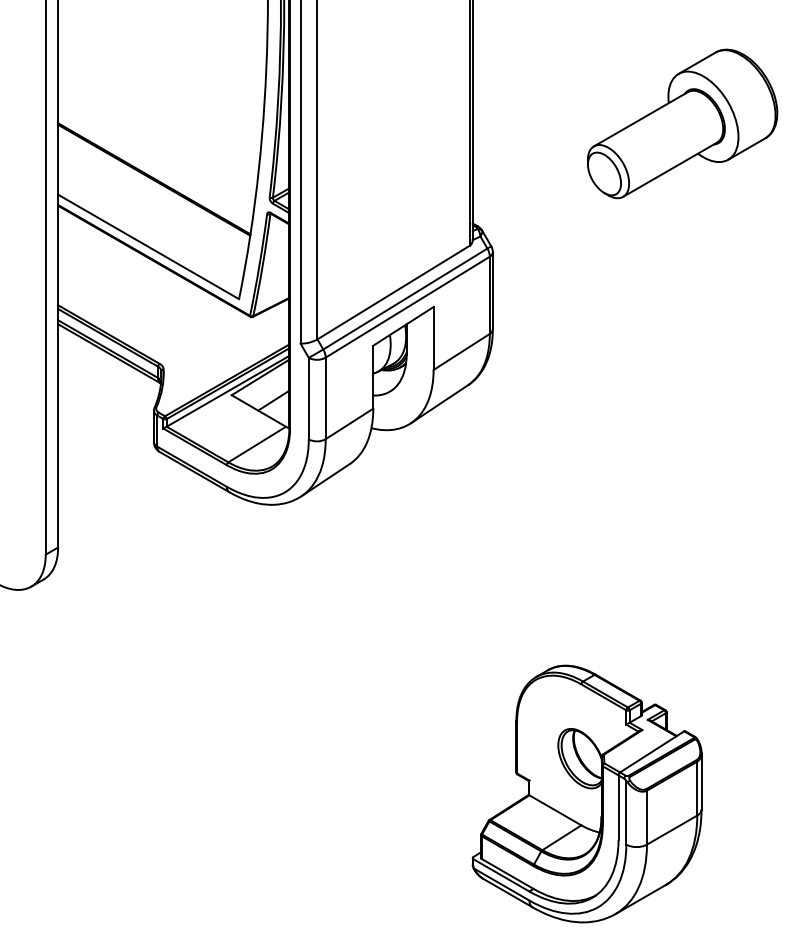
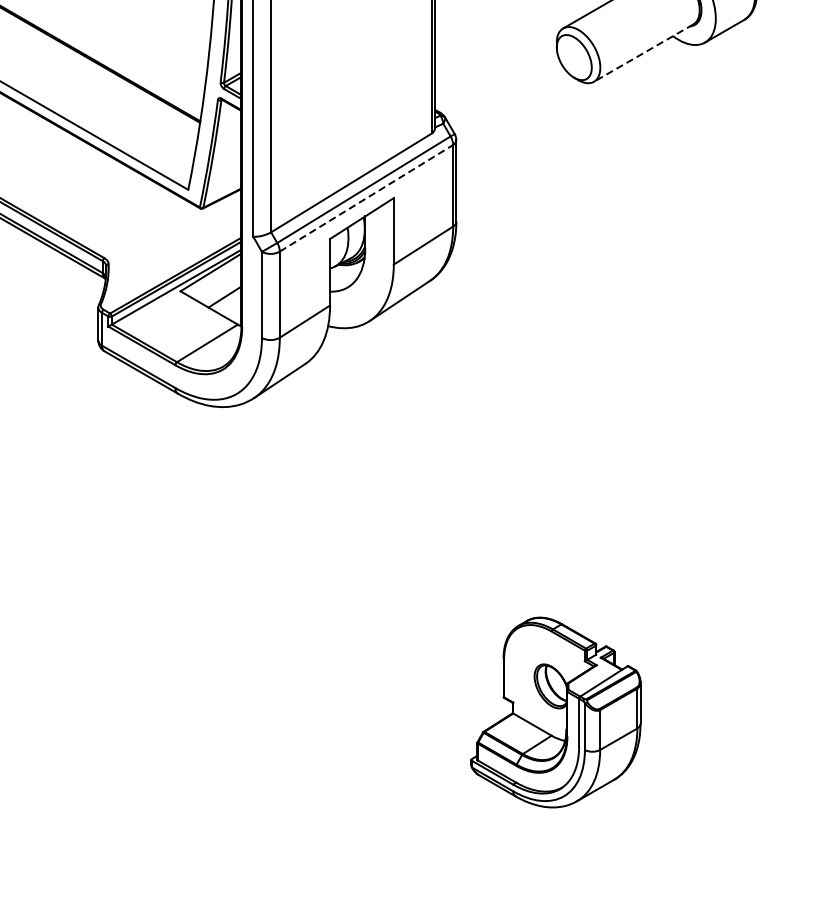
line: (669, 169) -> (642, 52), solid -> dashed
line: (408, 306) -> (367, 197), solid -> dashed
part: (586, 793) -> (555, 712), size x0.7

